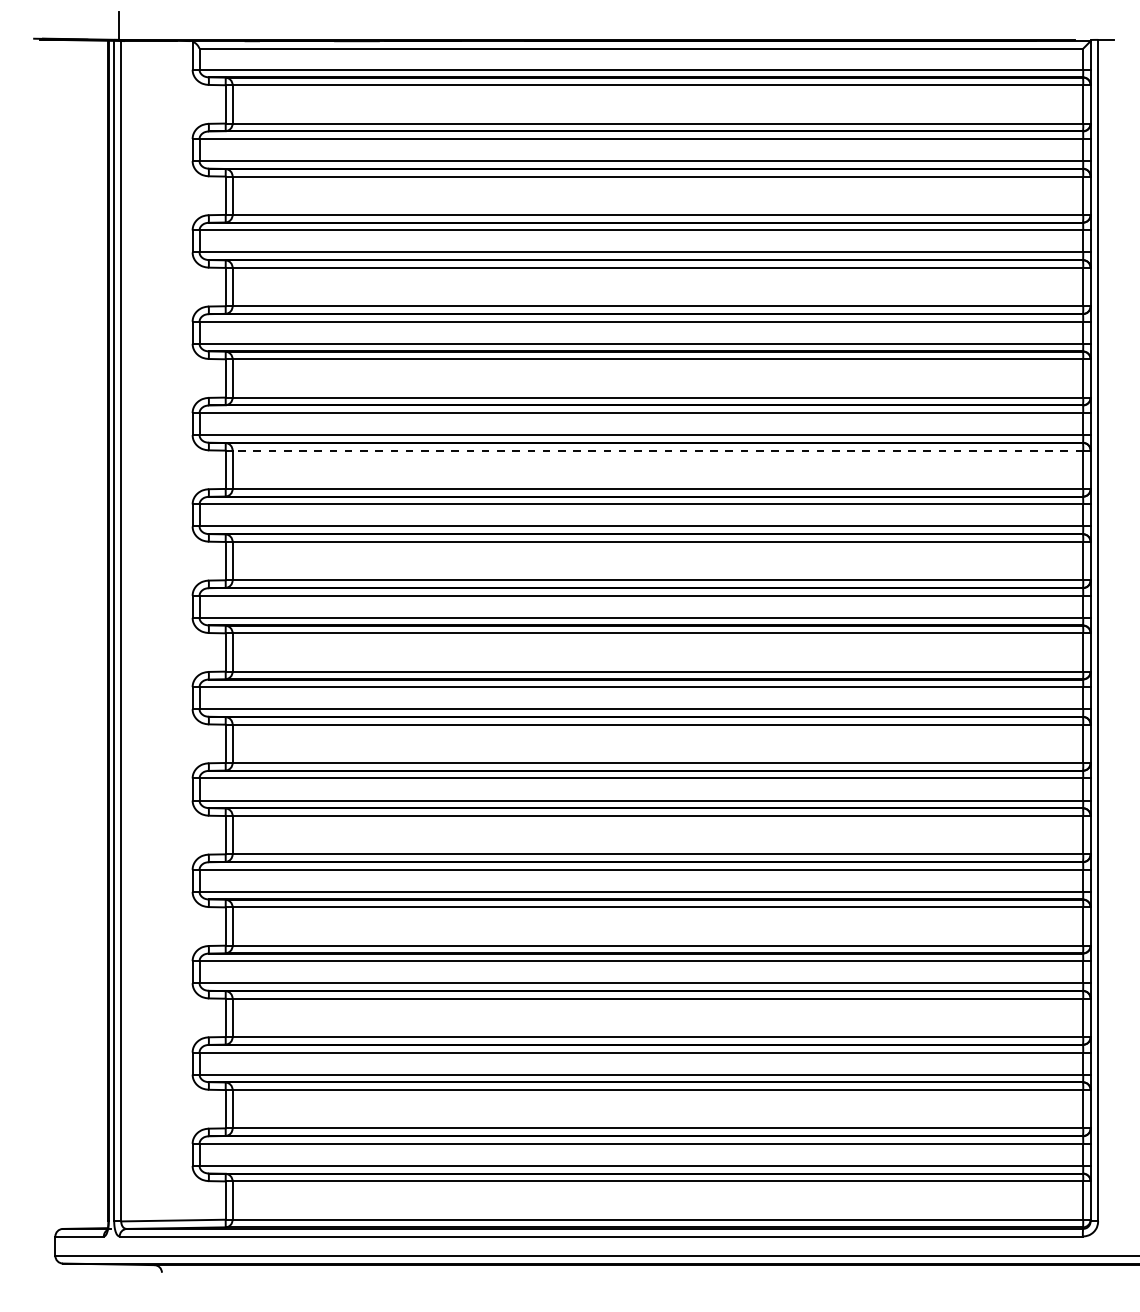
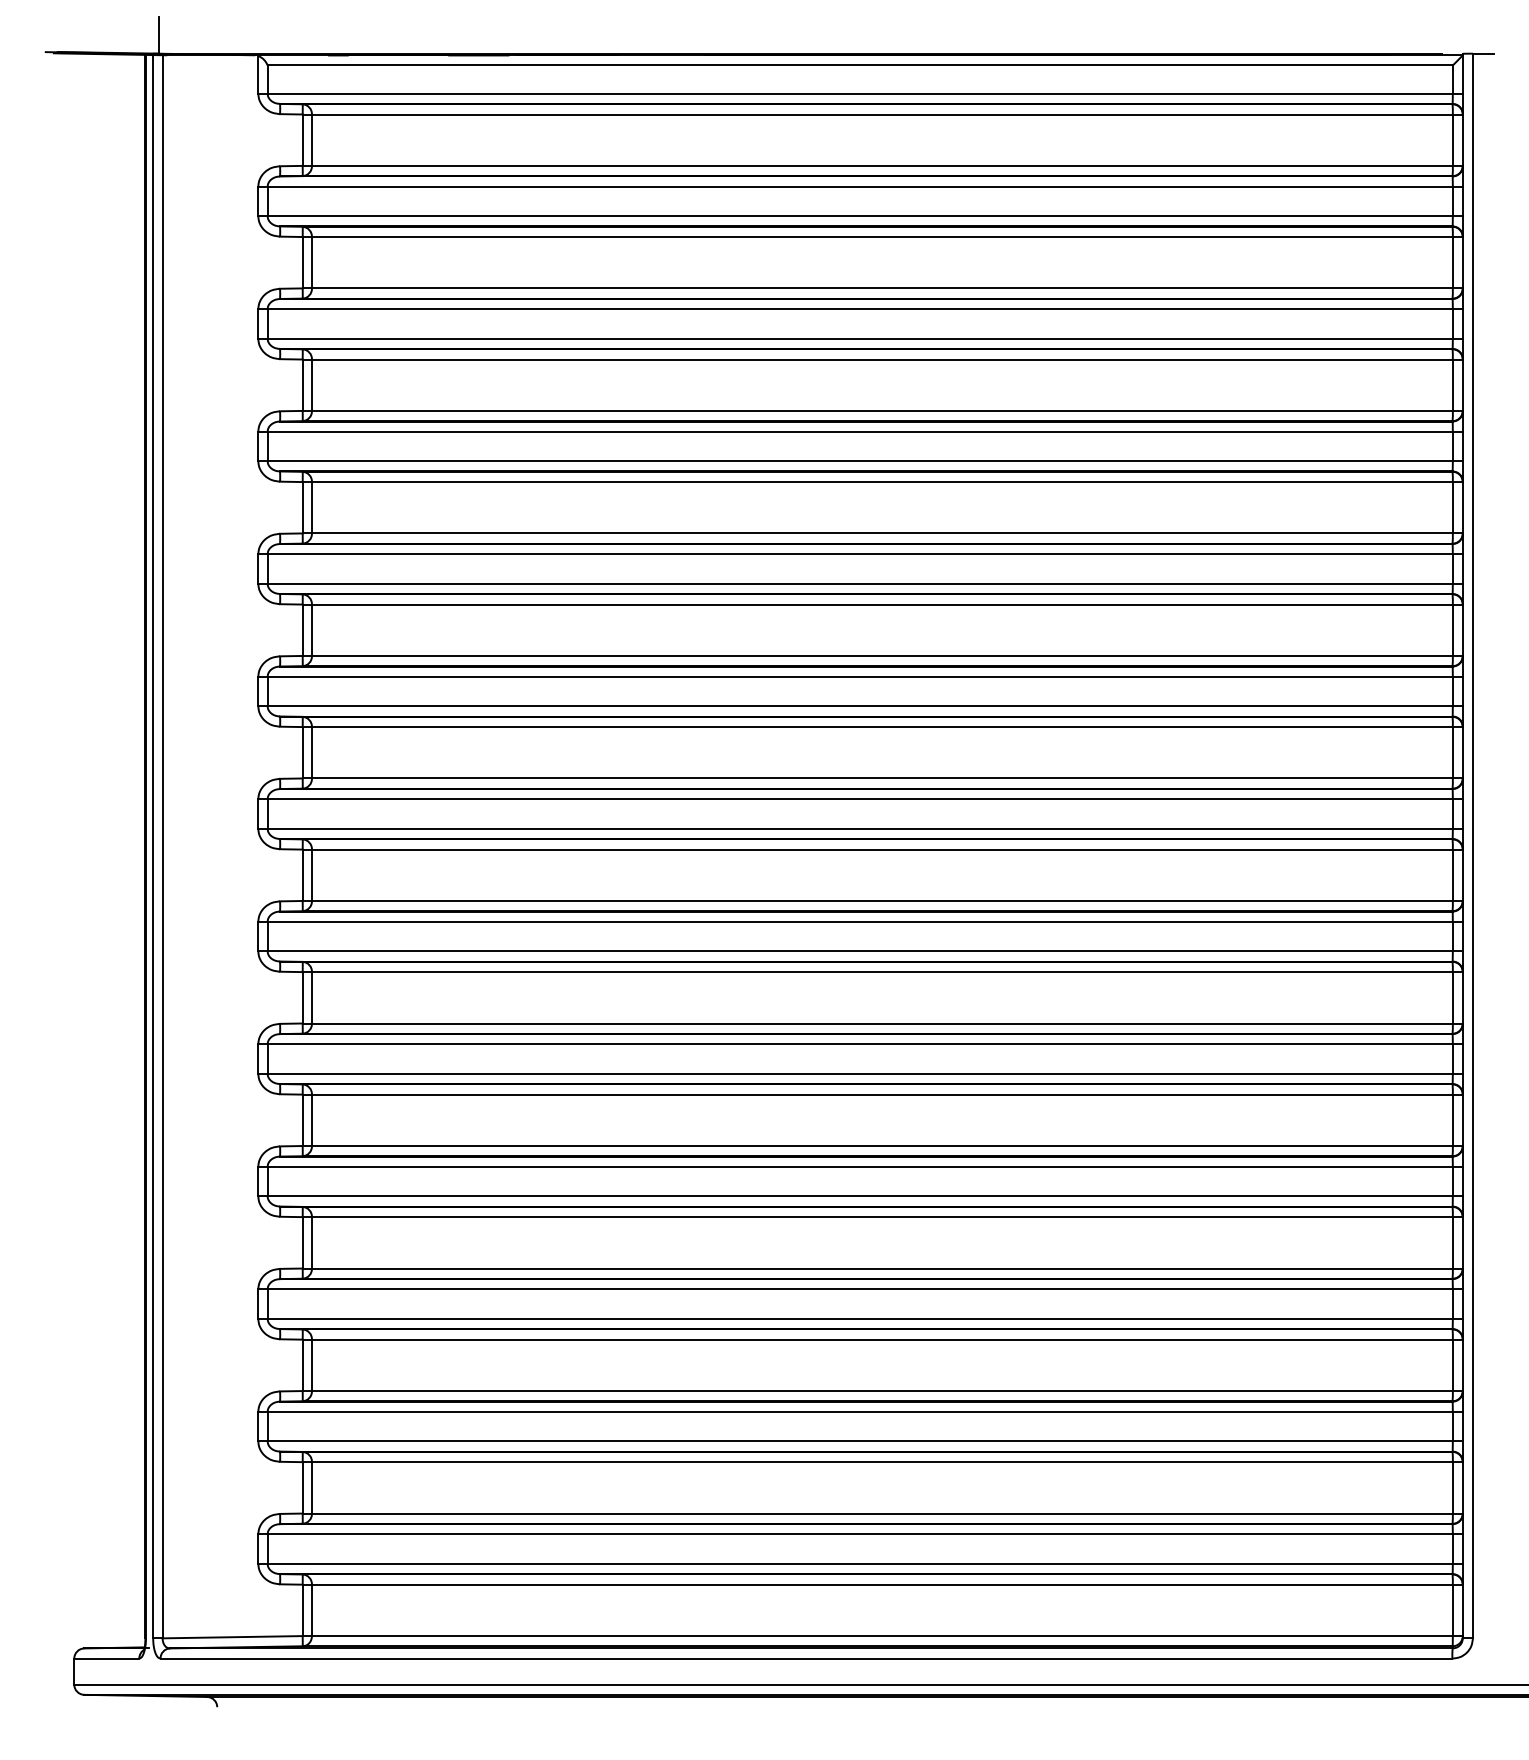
line: (657, 450) -> (881, 604), dashed -> solid

